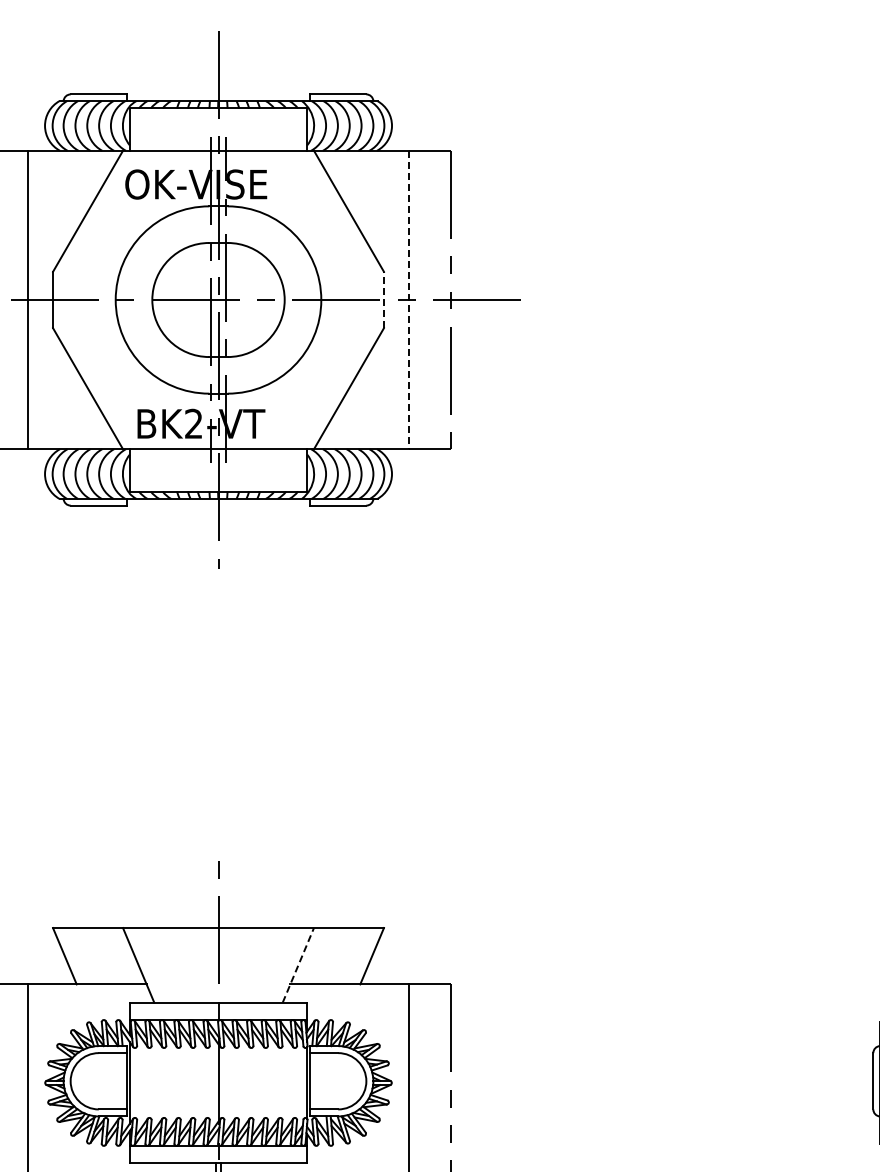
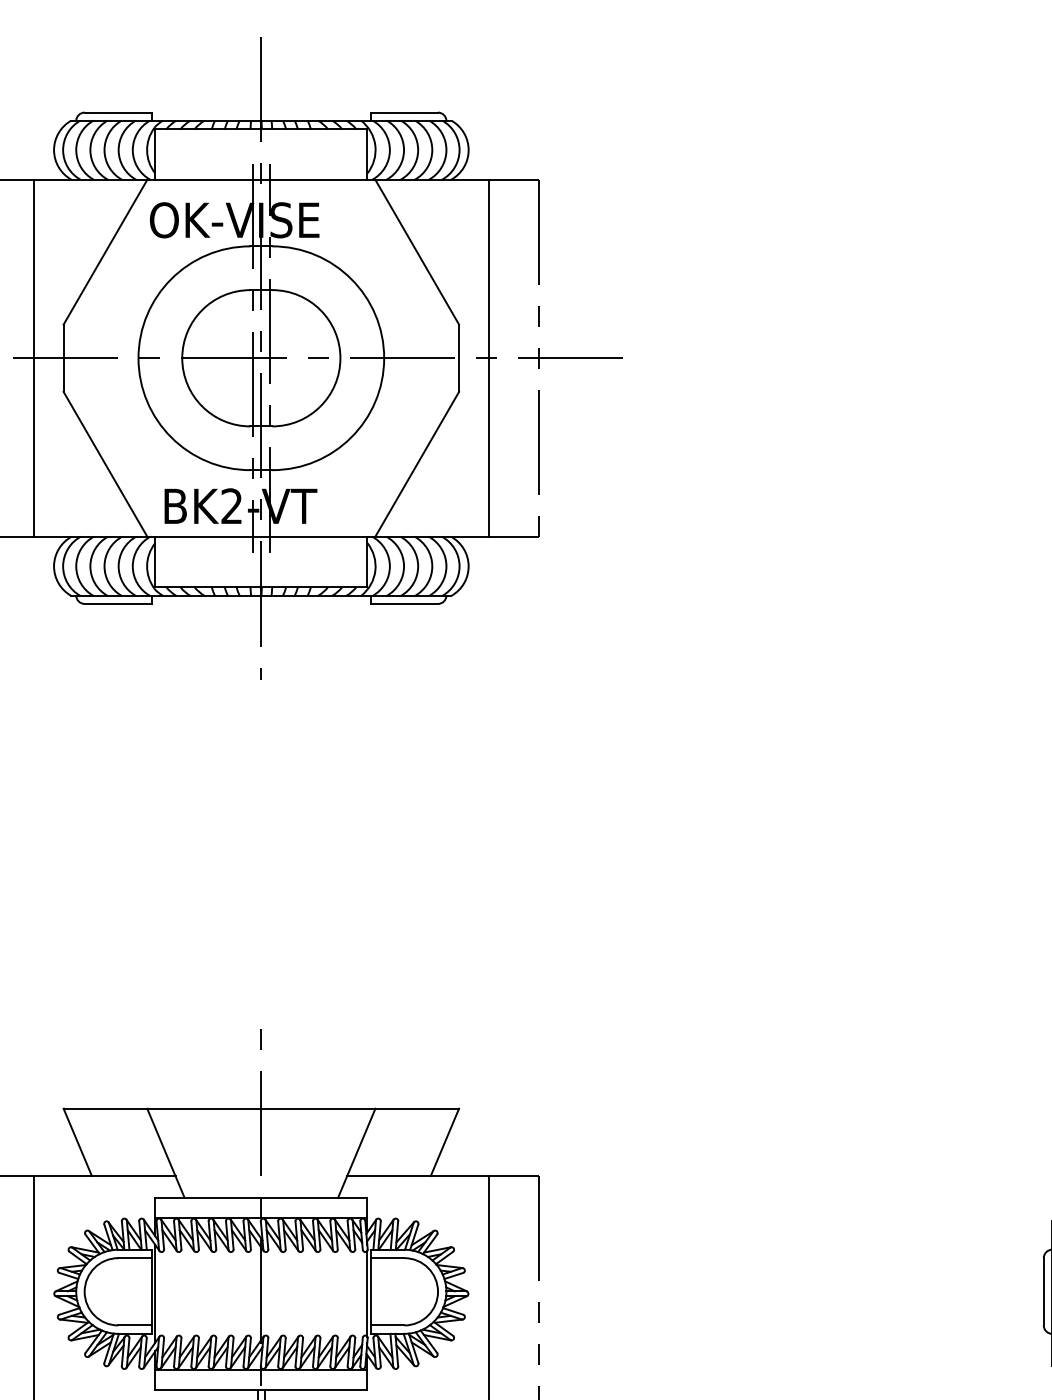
line: (383, 299) -> (458, 357), dashed -> solid
line: (408, 300) -> (488, 358), dashed -> solid
line: (298, 964) -> (356, 1152), dashed -> solid

